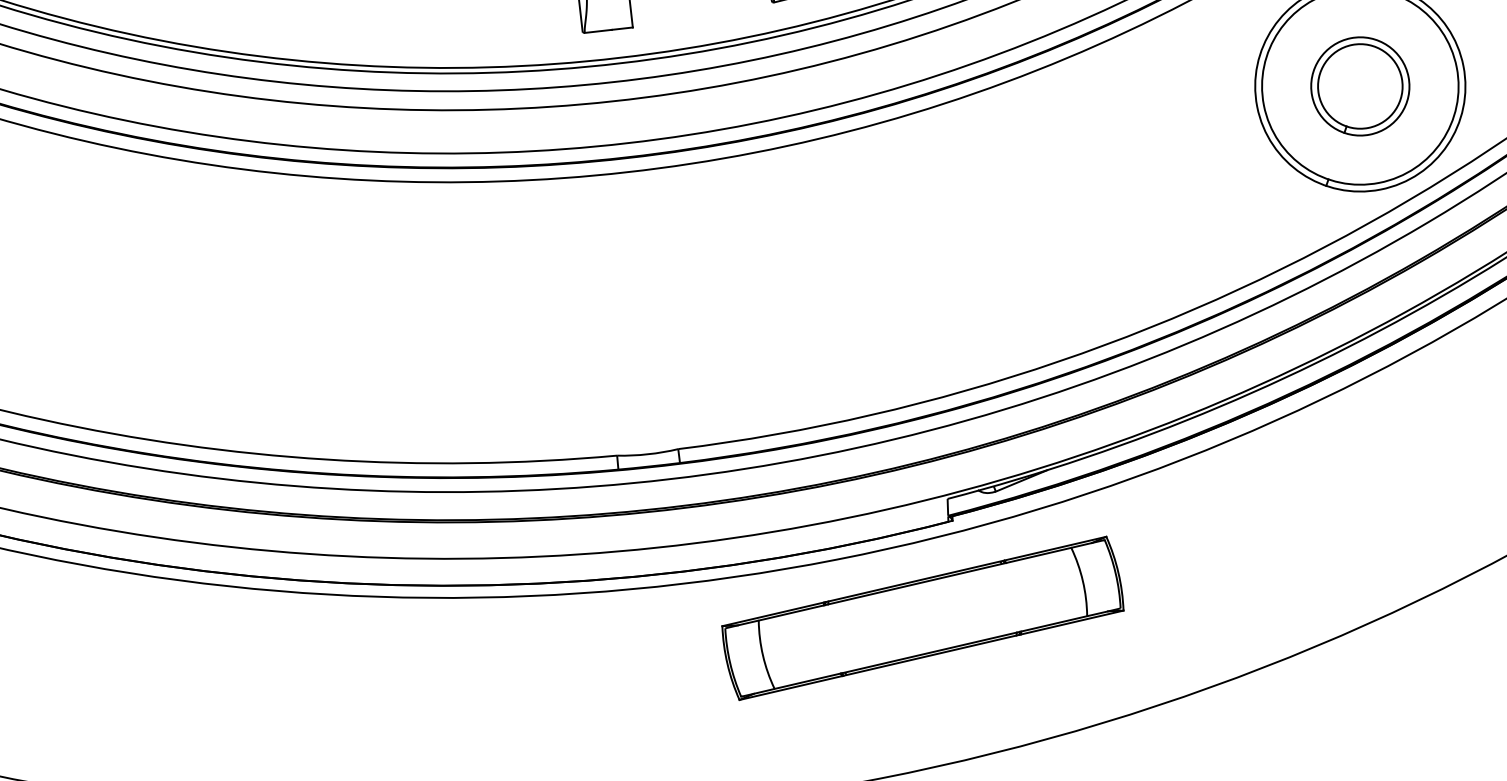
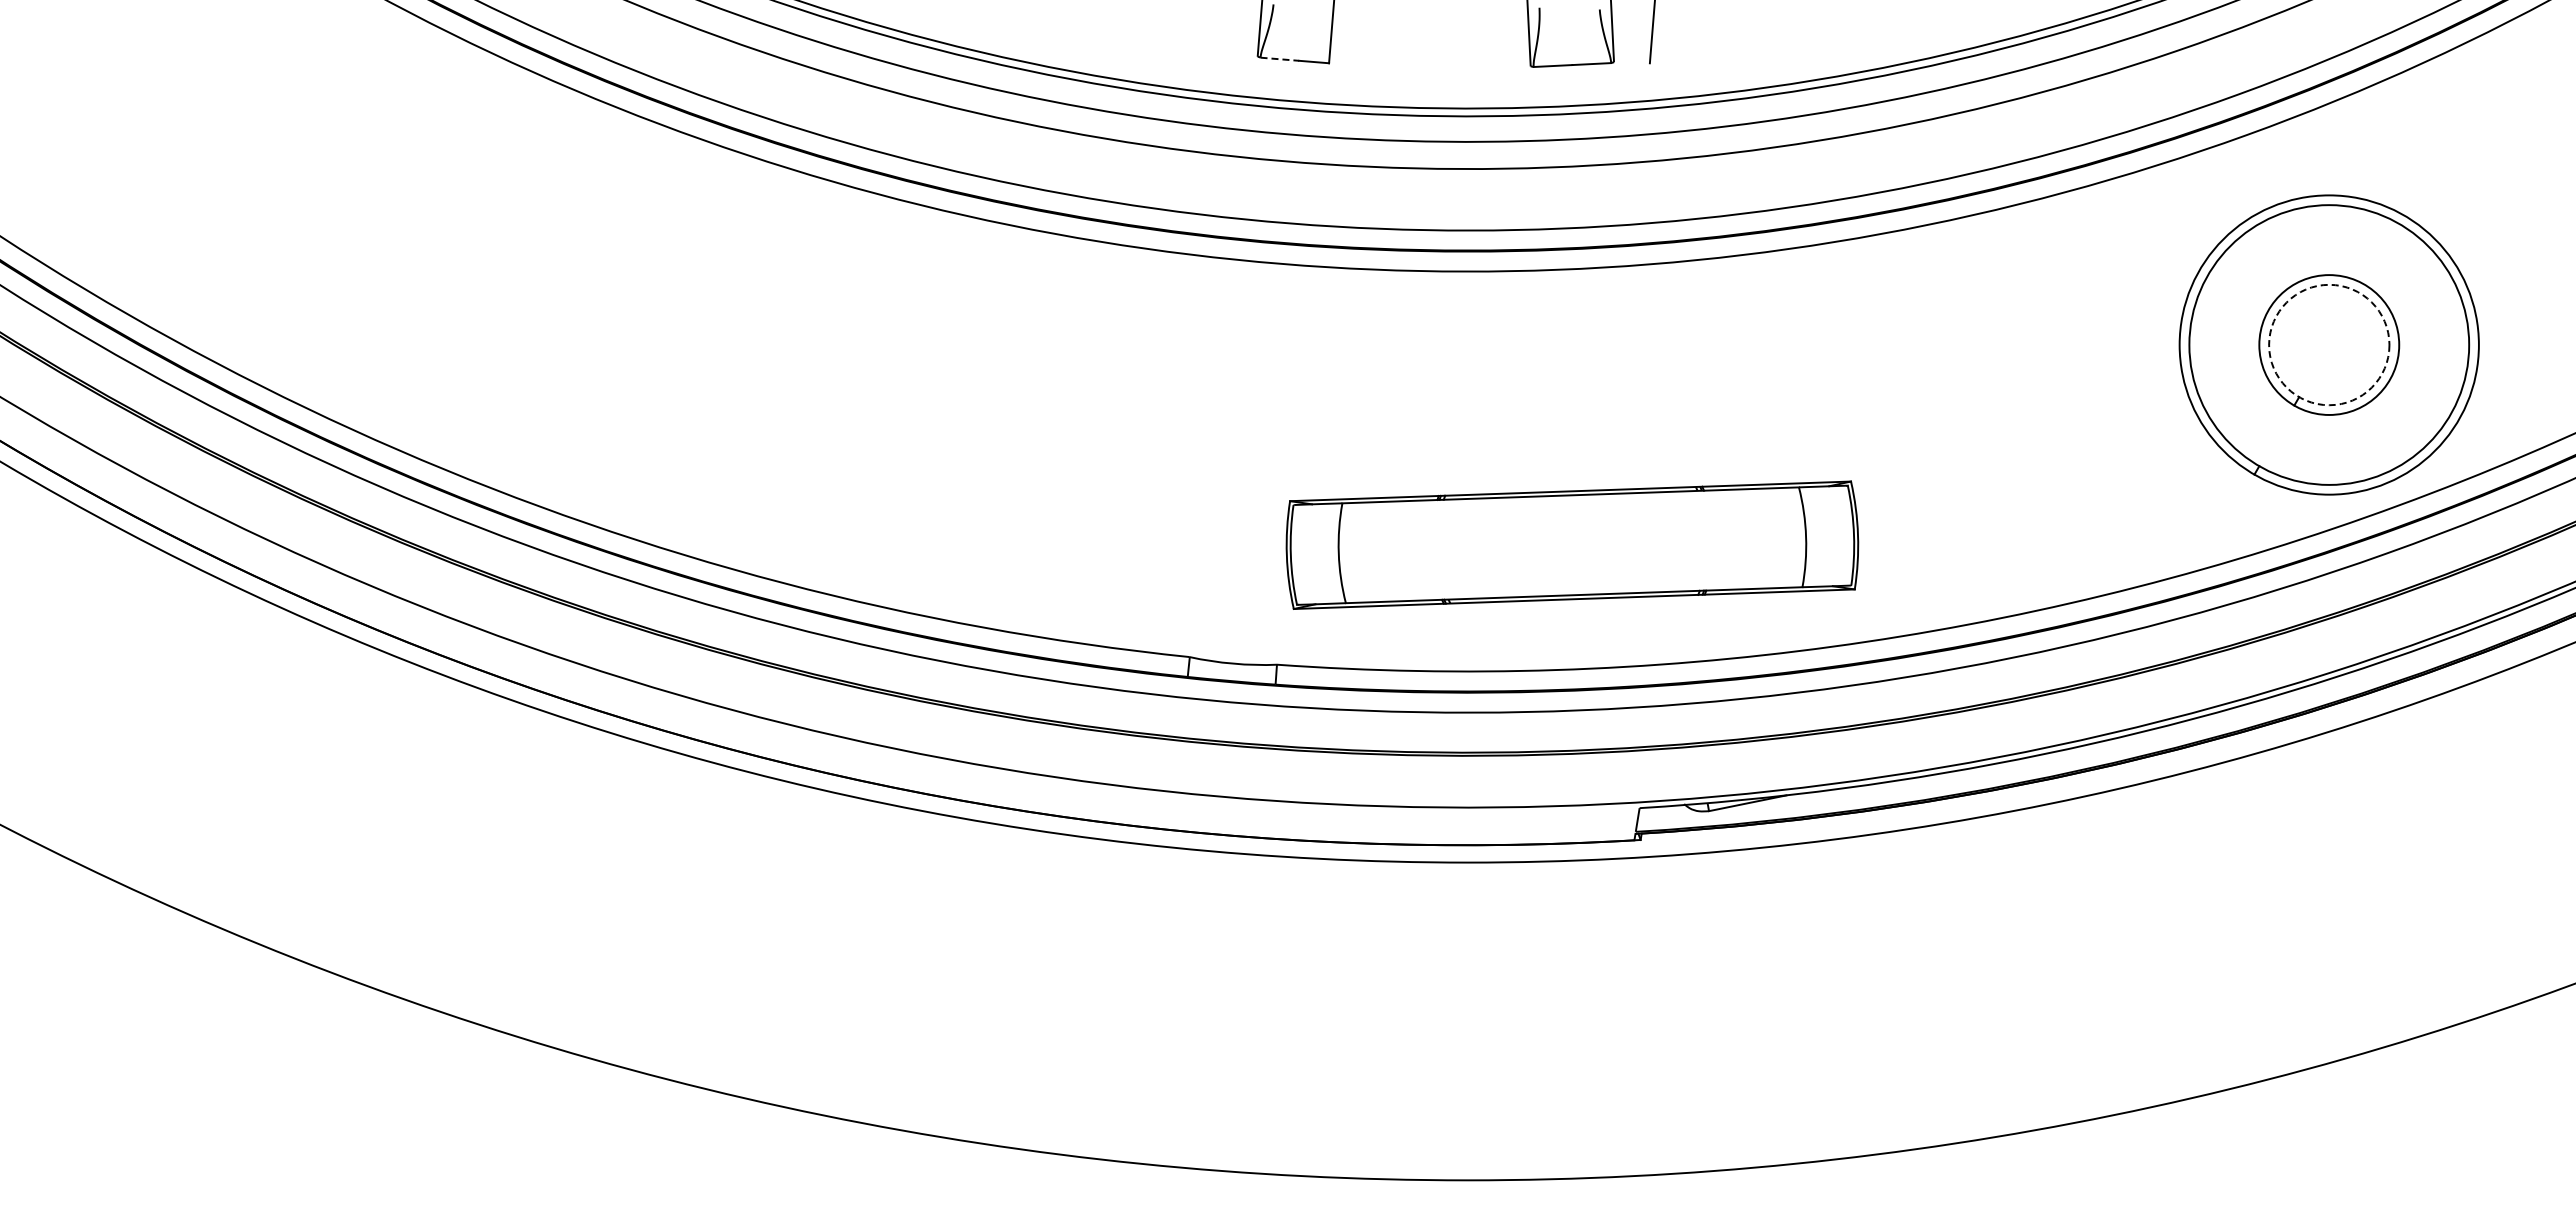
line: (598, 31) -> (1280, 59), solid -> dashed
circle: (1360, 86) -> (2329, 344), solid -> dashed
part: (922, 617) -> (1572, 544), moved

